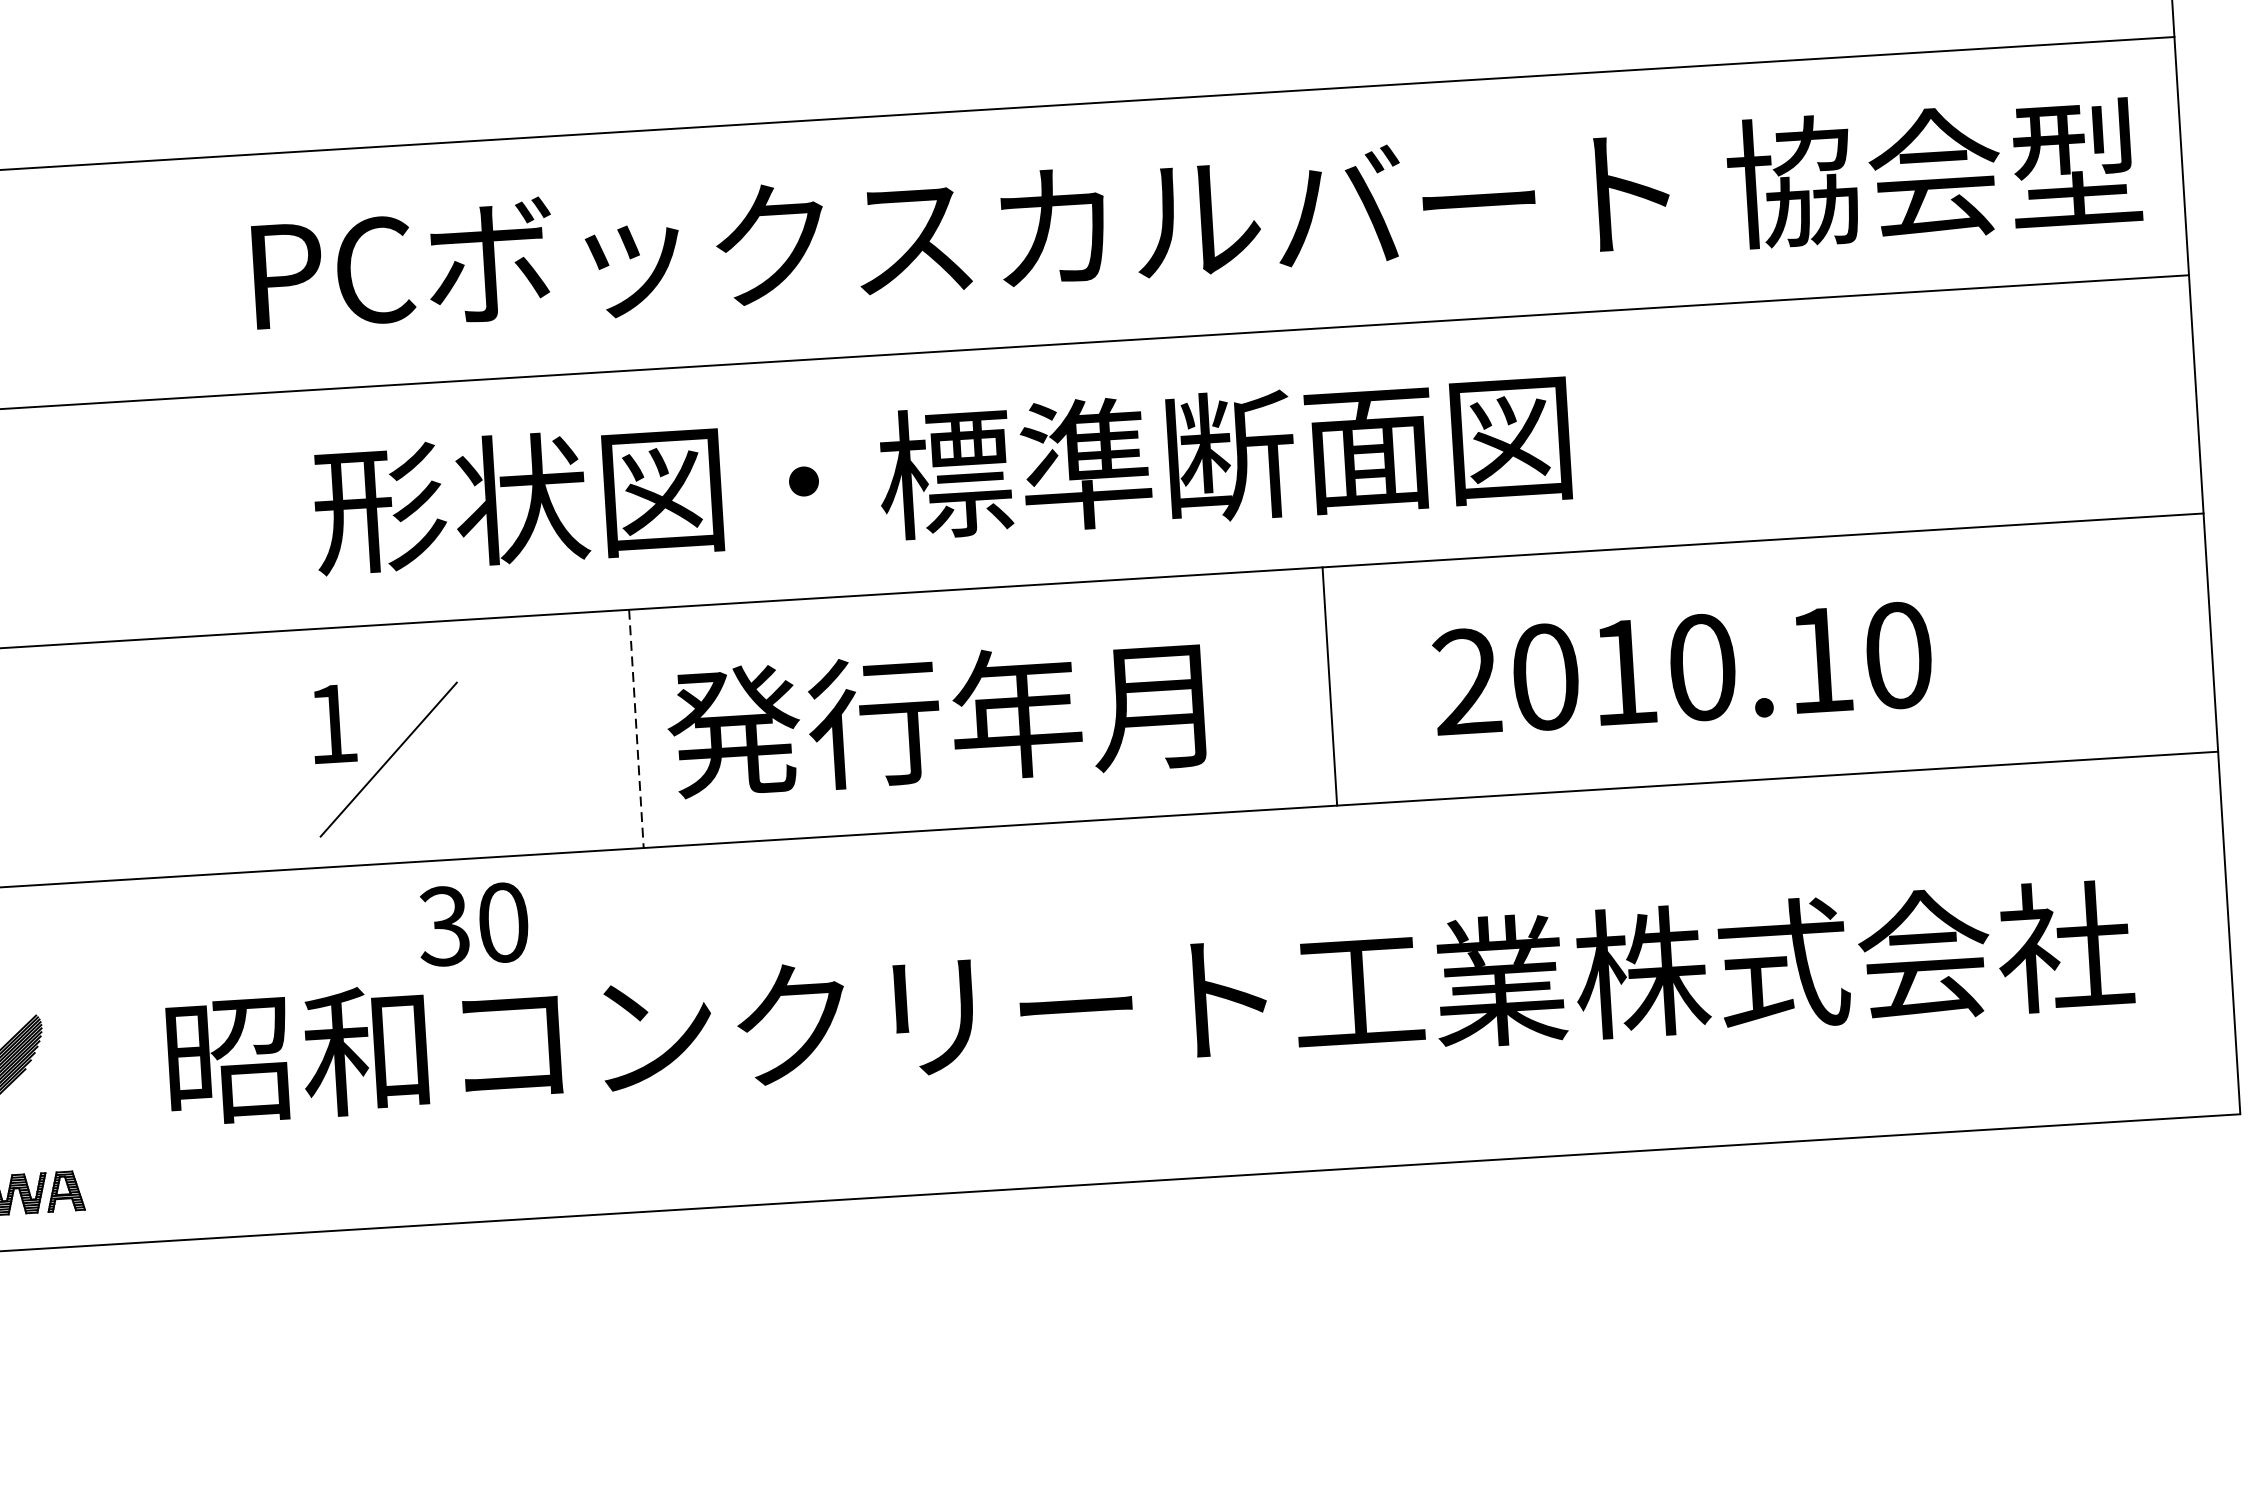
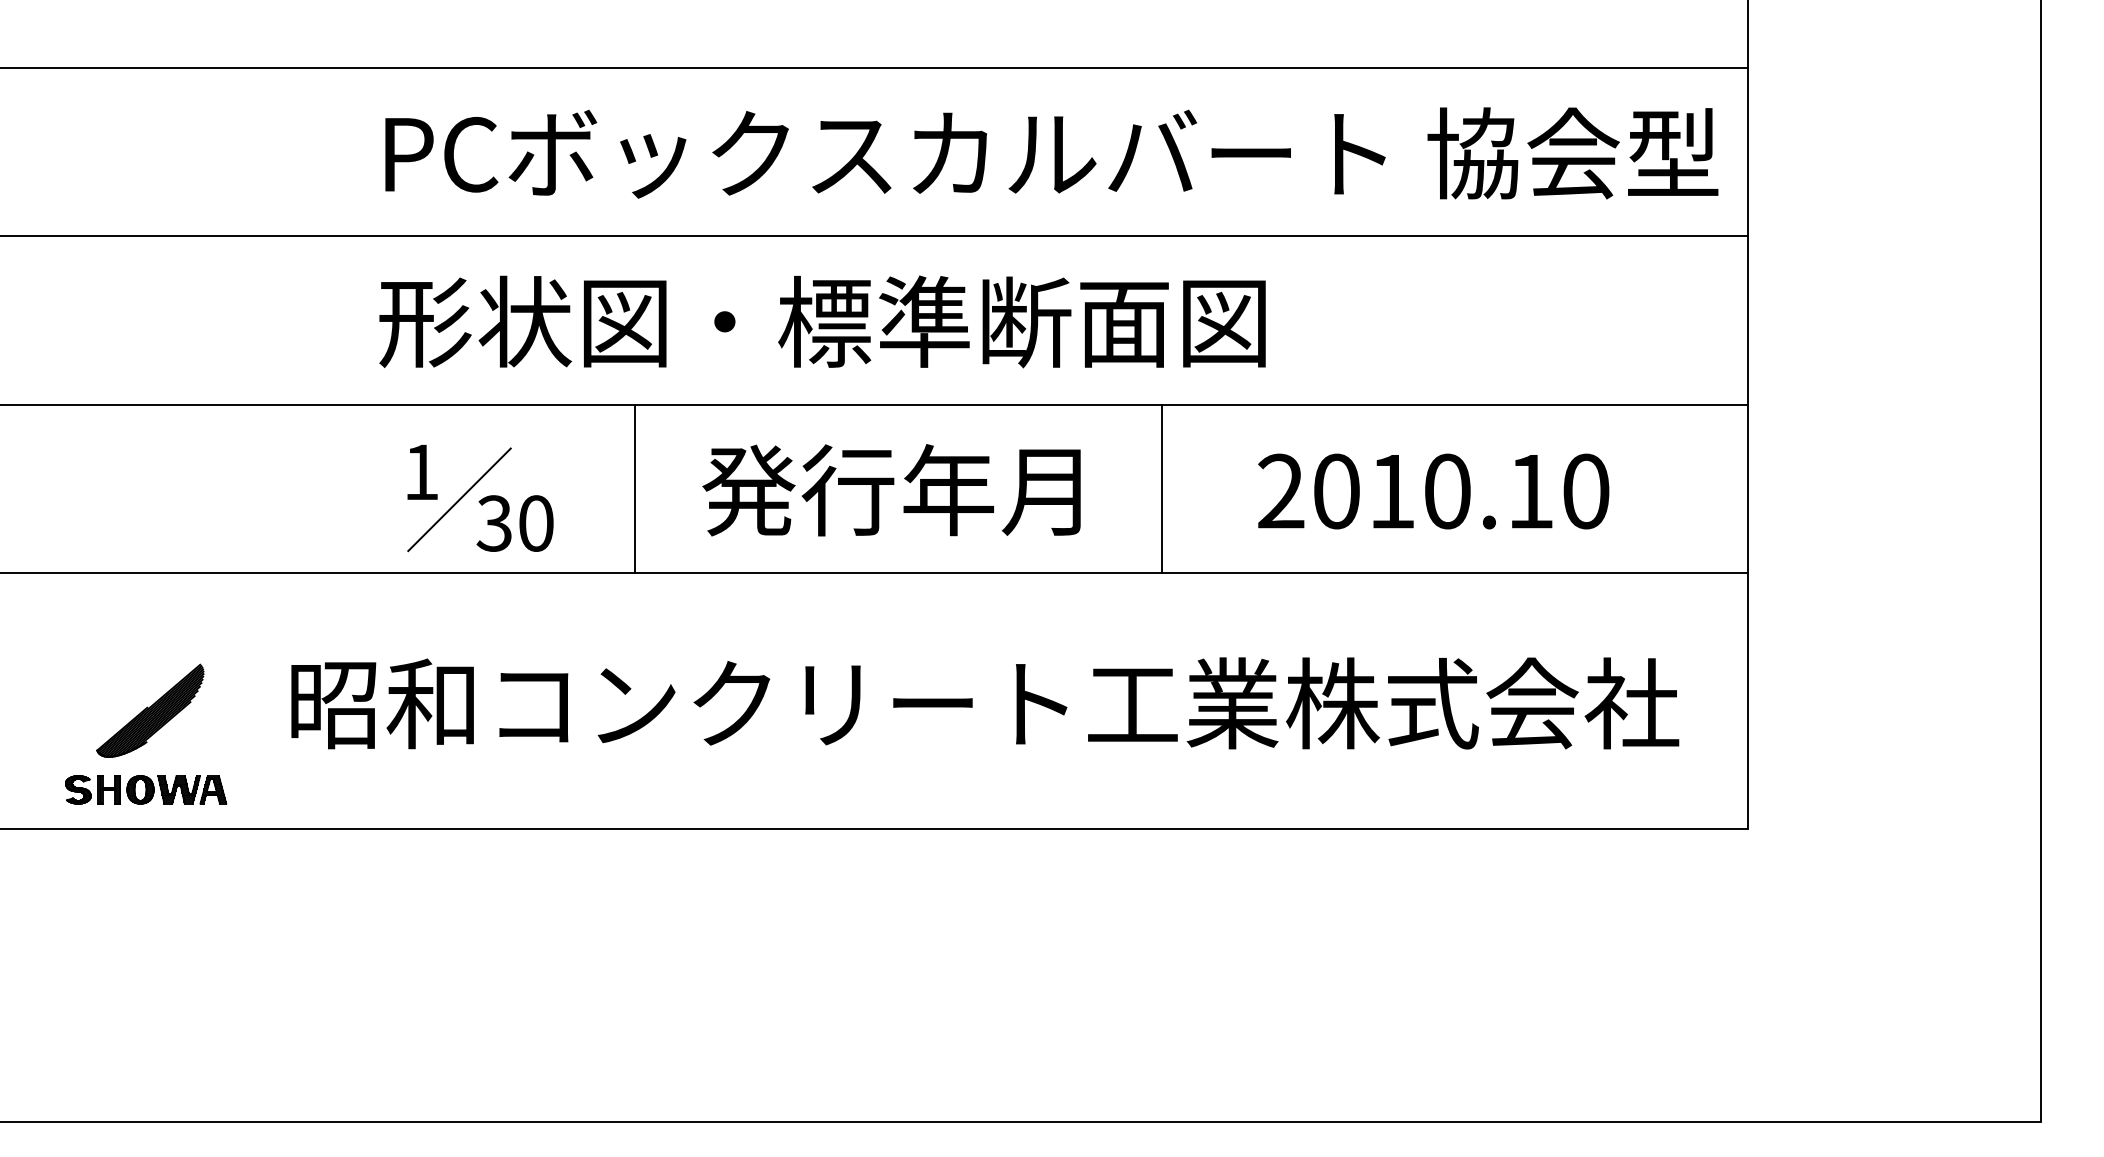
text: (942, 472) -> (822, 321), moved
text: (1682, 668) -> (1433, 491), moved
line: (1330, 686) -> (1162, 488), moved
text: (935, 718) -> (891, 490), moved
line: (636, 729) -> (635, 489), dashed -> solid
text: (472, 924) -> (514, 523), moved

